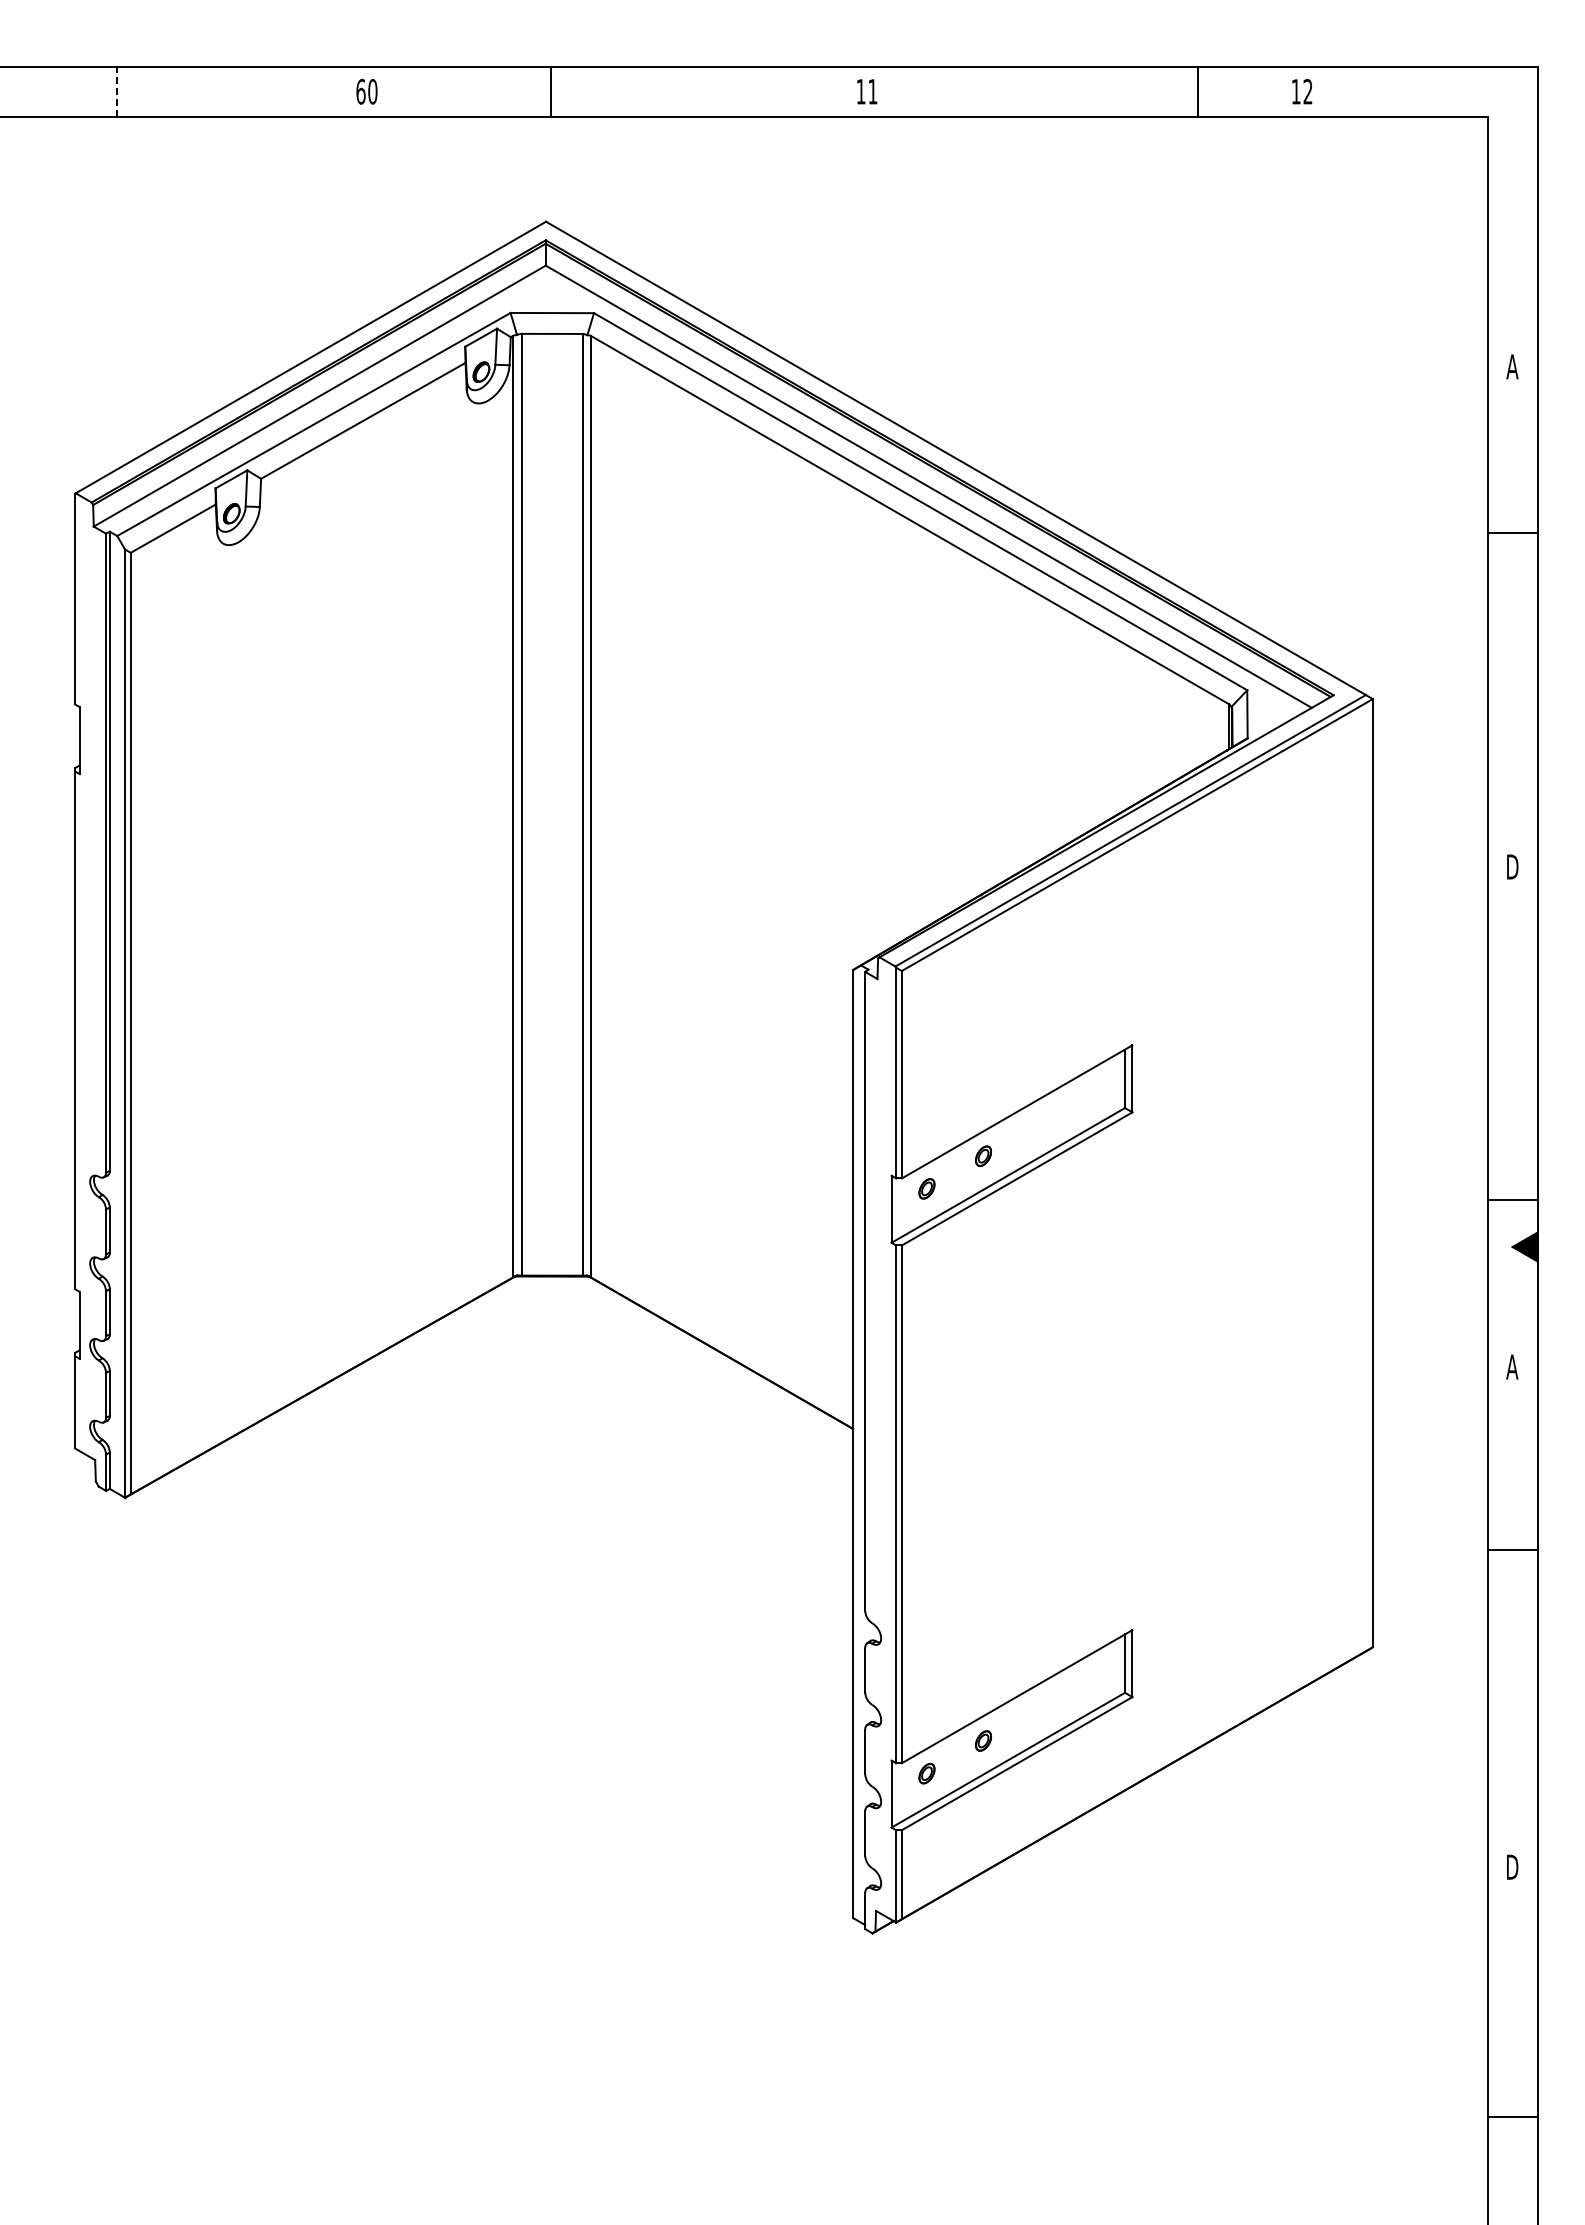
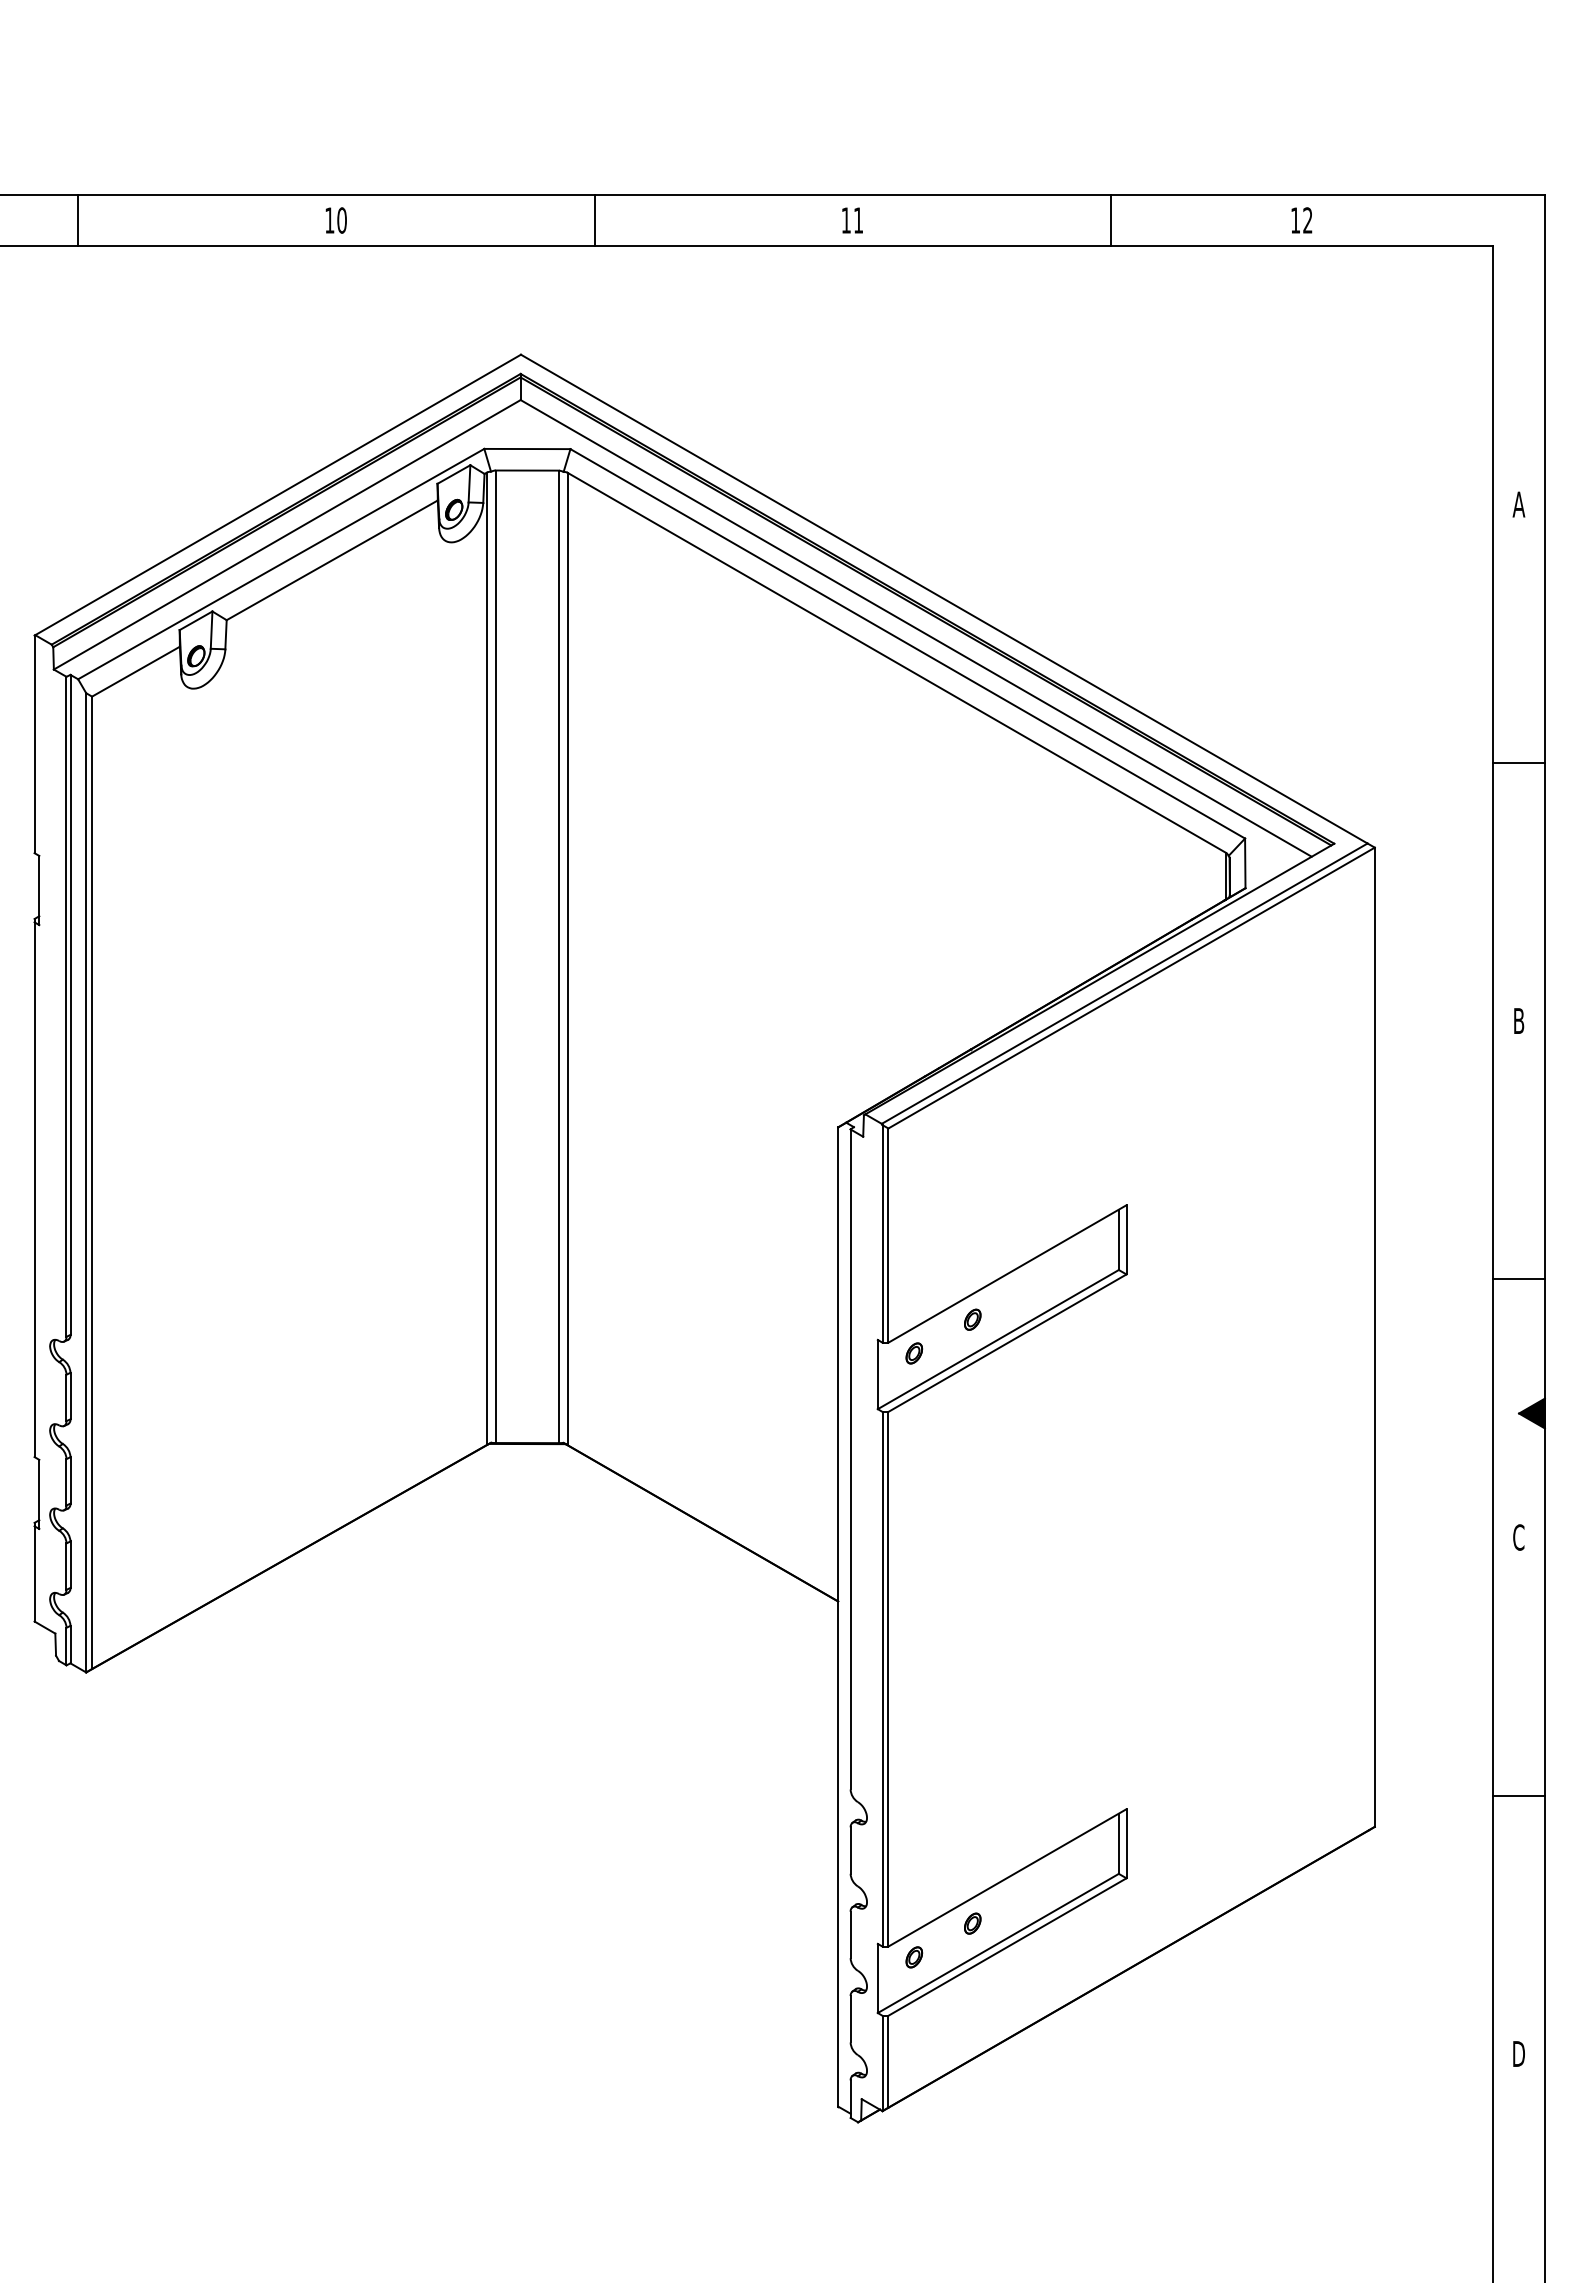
line: (117, 91) -> (78, 220), dashed -> solid
text: (360, 91) -> (329, 220), 60 -> 10
line: (551, 91) -> (594, 220), moved
line: (1198, 91) -> (1111, 220), moved
line: (1512, 532) -> (1519, 762), moved
text: (1512, 866) -> (1519, 1020), D -> B
line: (1512, 1200) -> (1519, 1279), moved
text: (1512, 1366) -> (1519, 1536), A -> C
line: (1512, 1550) -> (1519, 1796), moved

